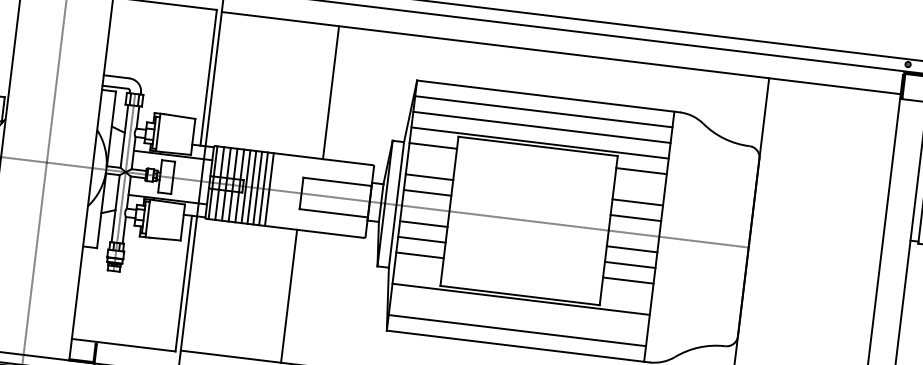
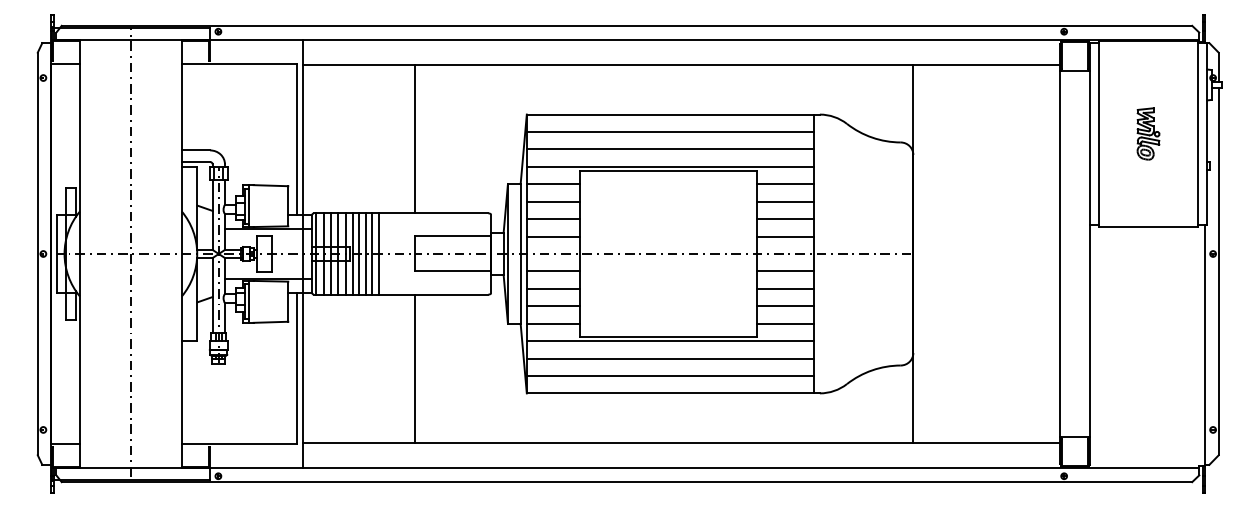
line: (330, 92) -> (414, 139), moved
line: (430, 161) -> (552, 201), added
line: (639, 186) -> (785, 201), added
line: (417, 270) -> (552, 323), added
line: (626, 296) -> (785, 323), added
line: (518, 314) -> (669, 358), added

